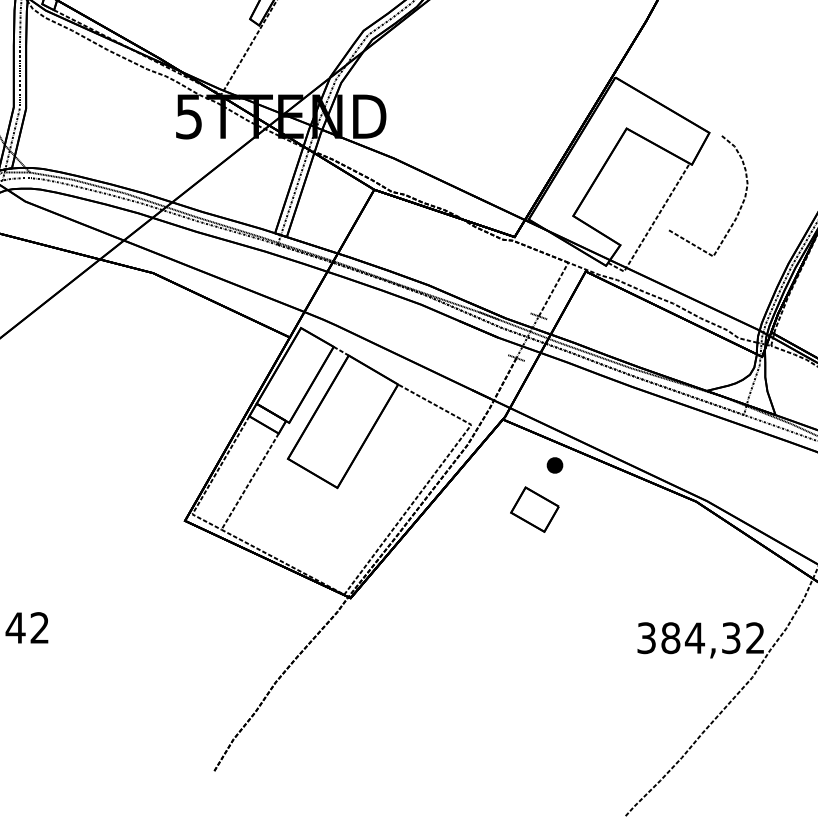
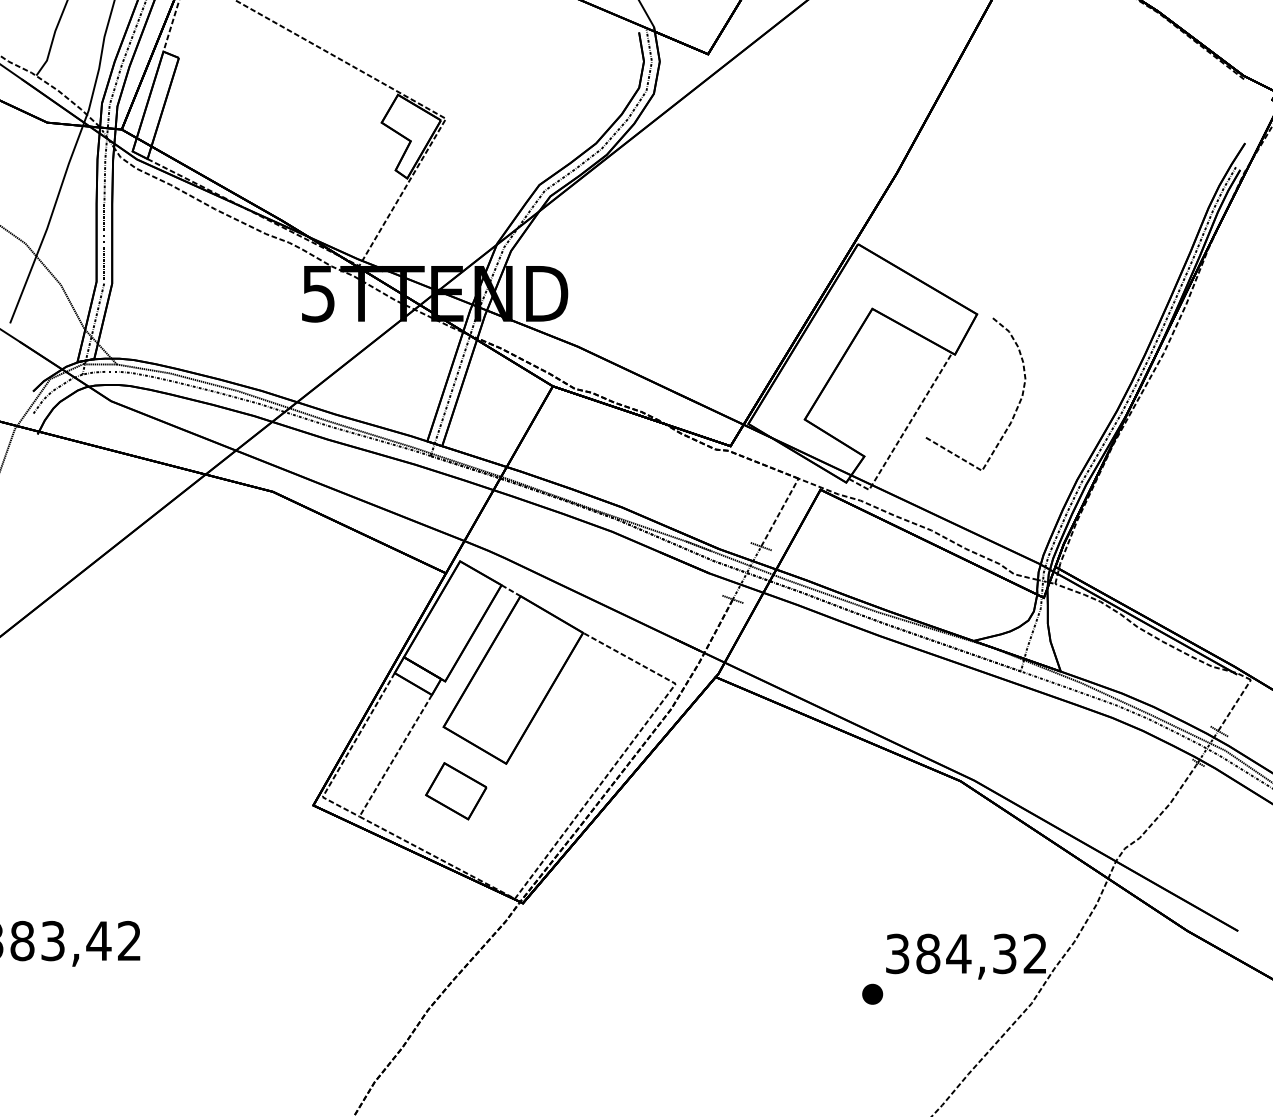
part: (554, 464) -> (872, 993), moved
part: (535, 509) -> (456, 791), moved

